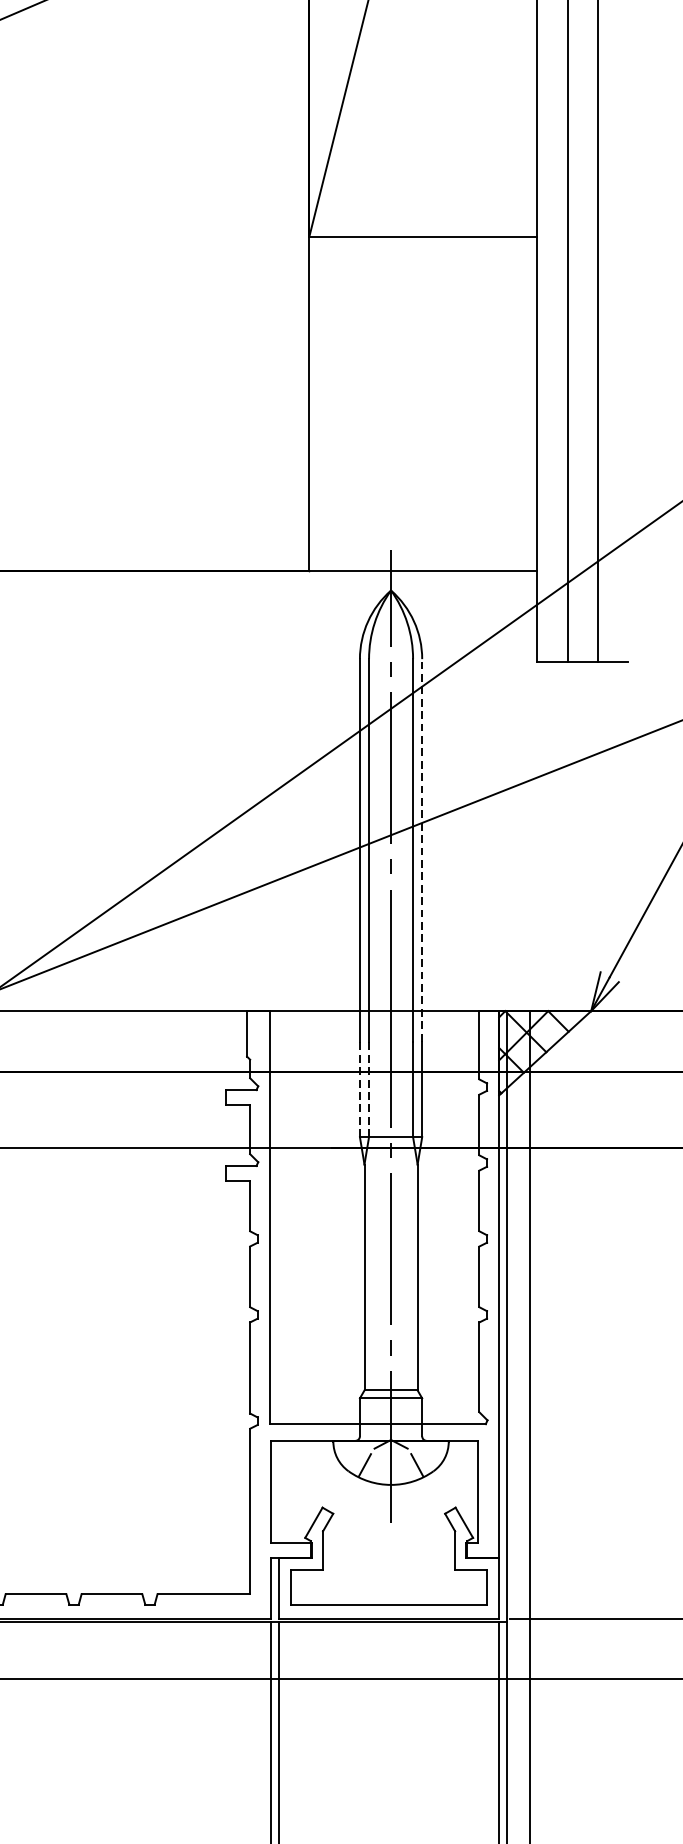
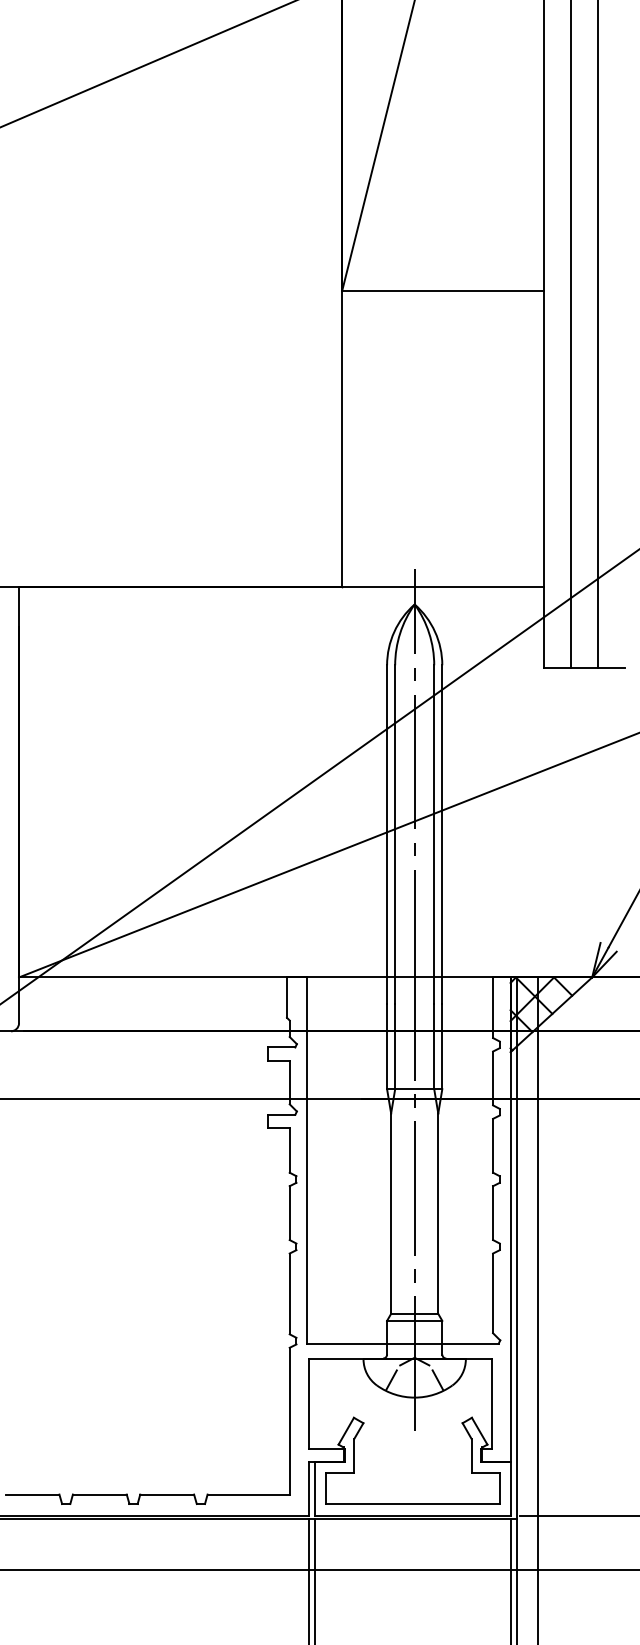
line: (422, 849) -> (442, 834), dashed -> solid
line: (360, 1088) -> (387, 1046), dashed -> solid
line: (369, 1088) -> (395, 1046), dashed -> solid

